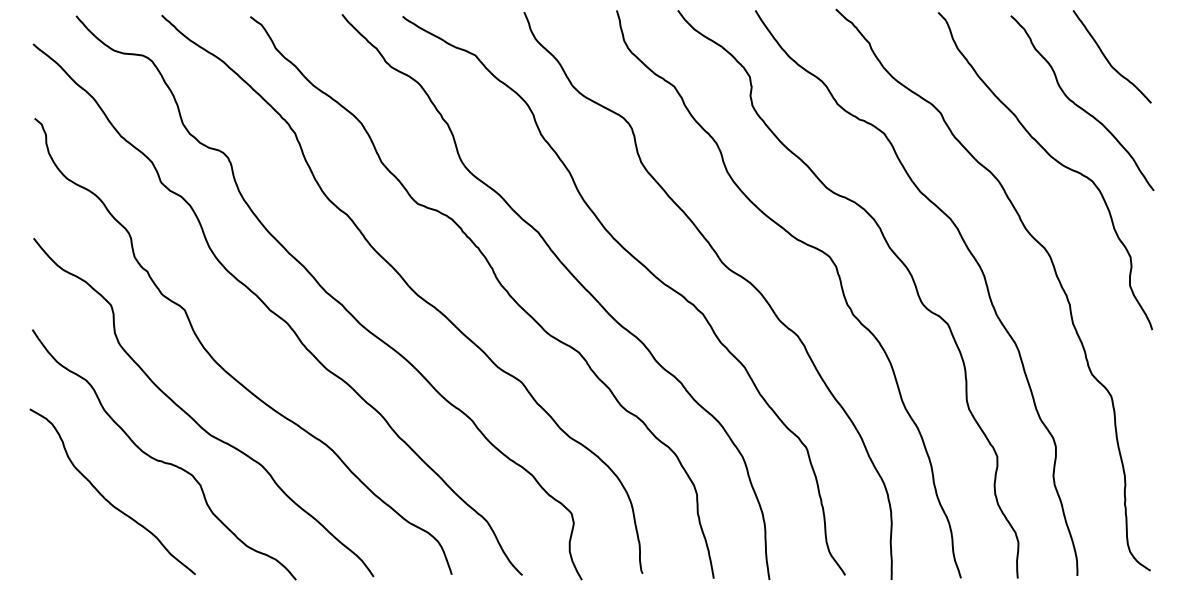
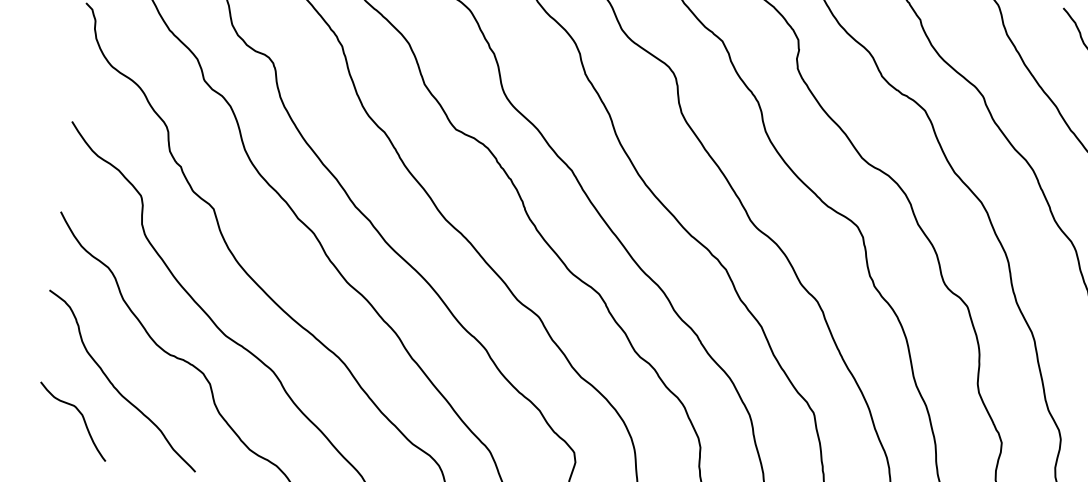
curve: (76, 532) -> (82, 417), added

